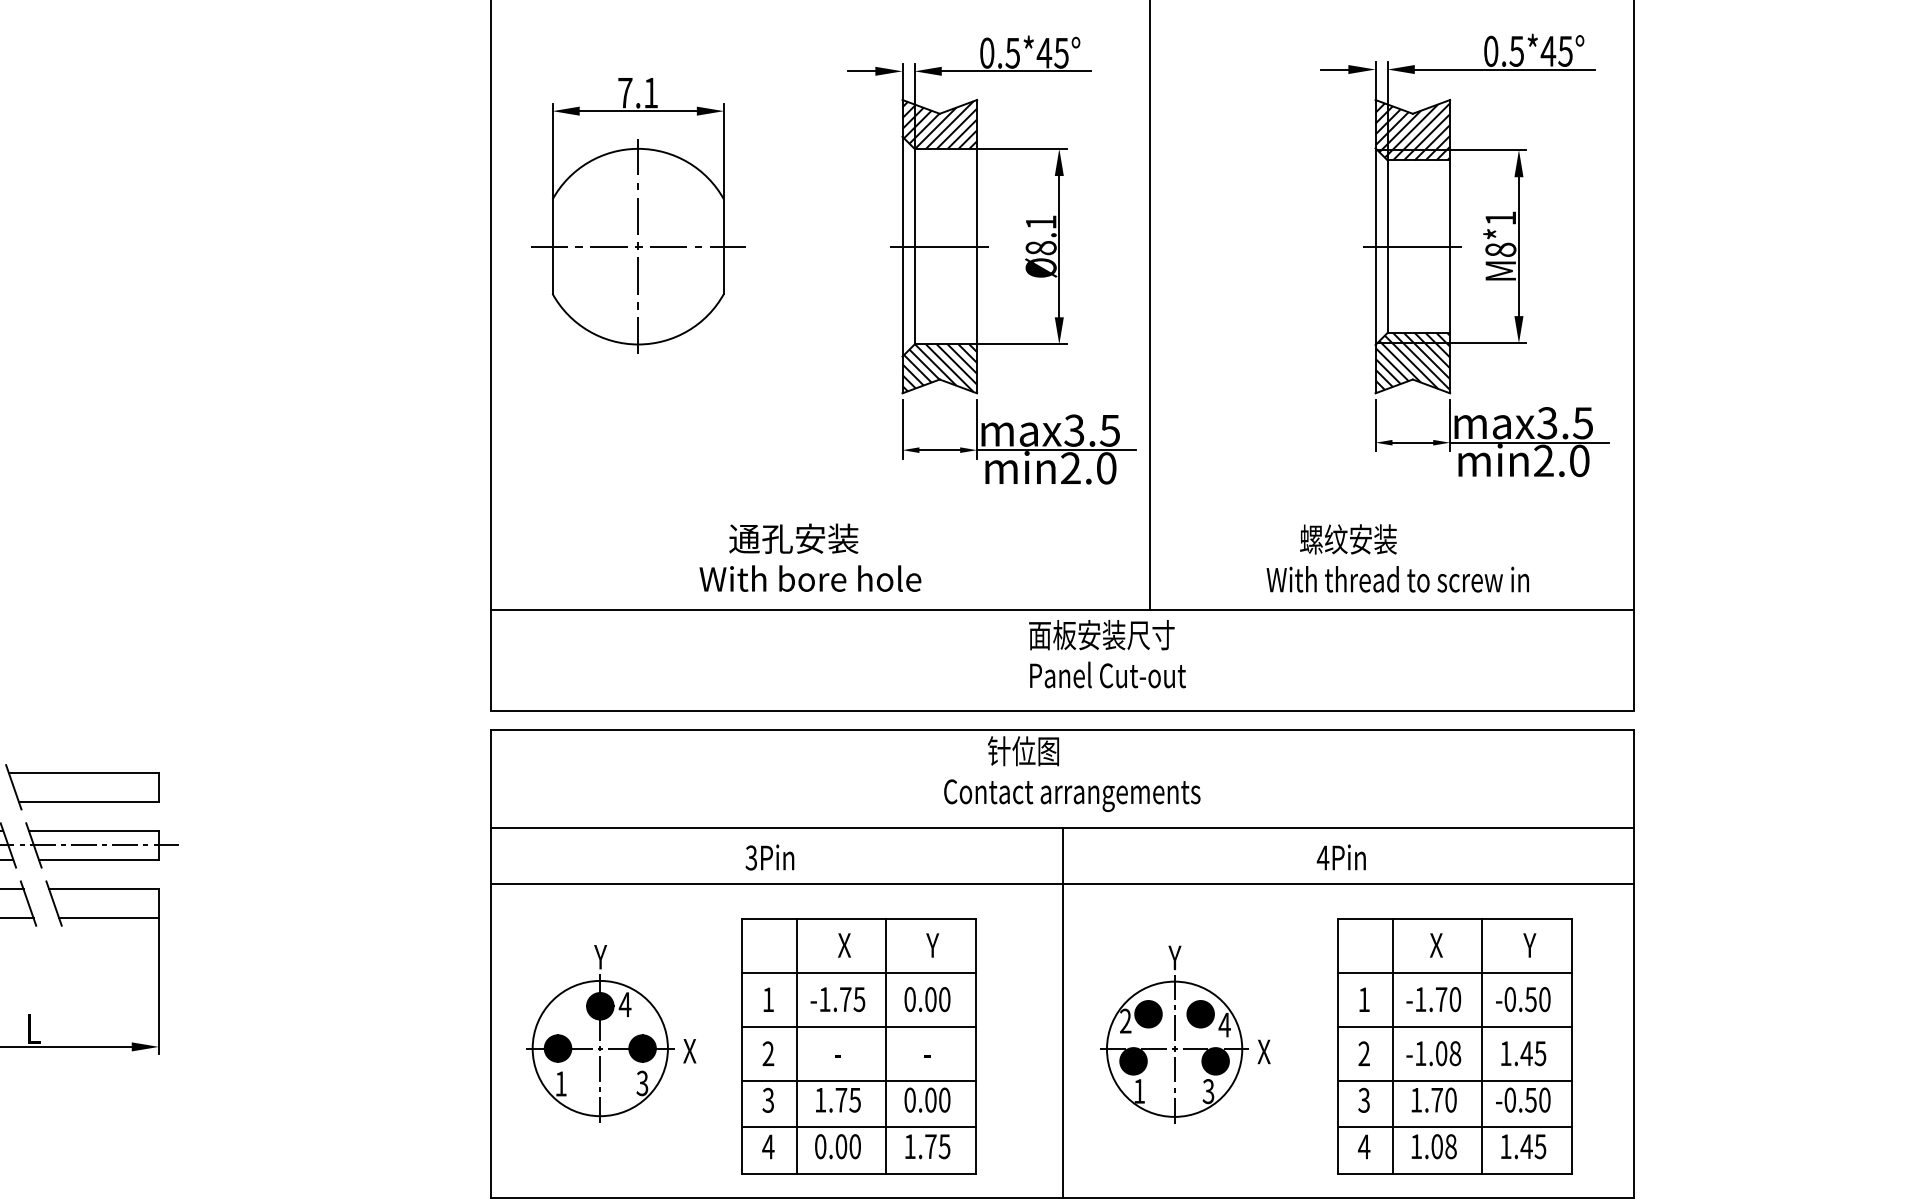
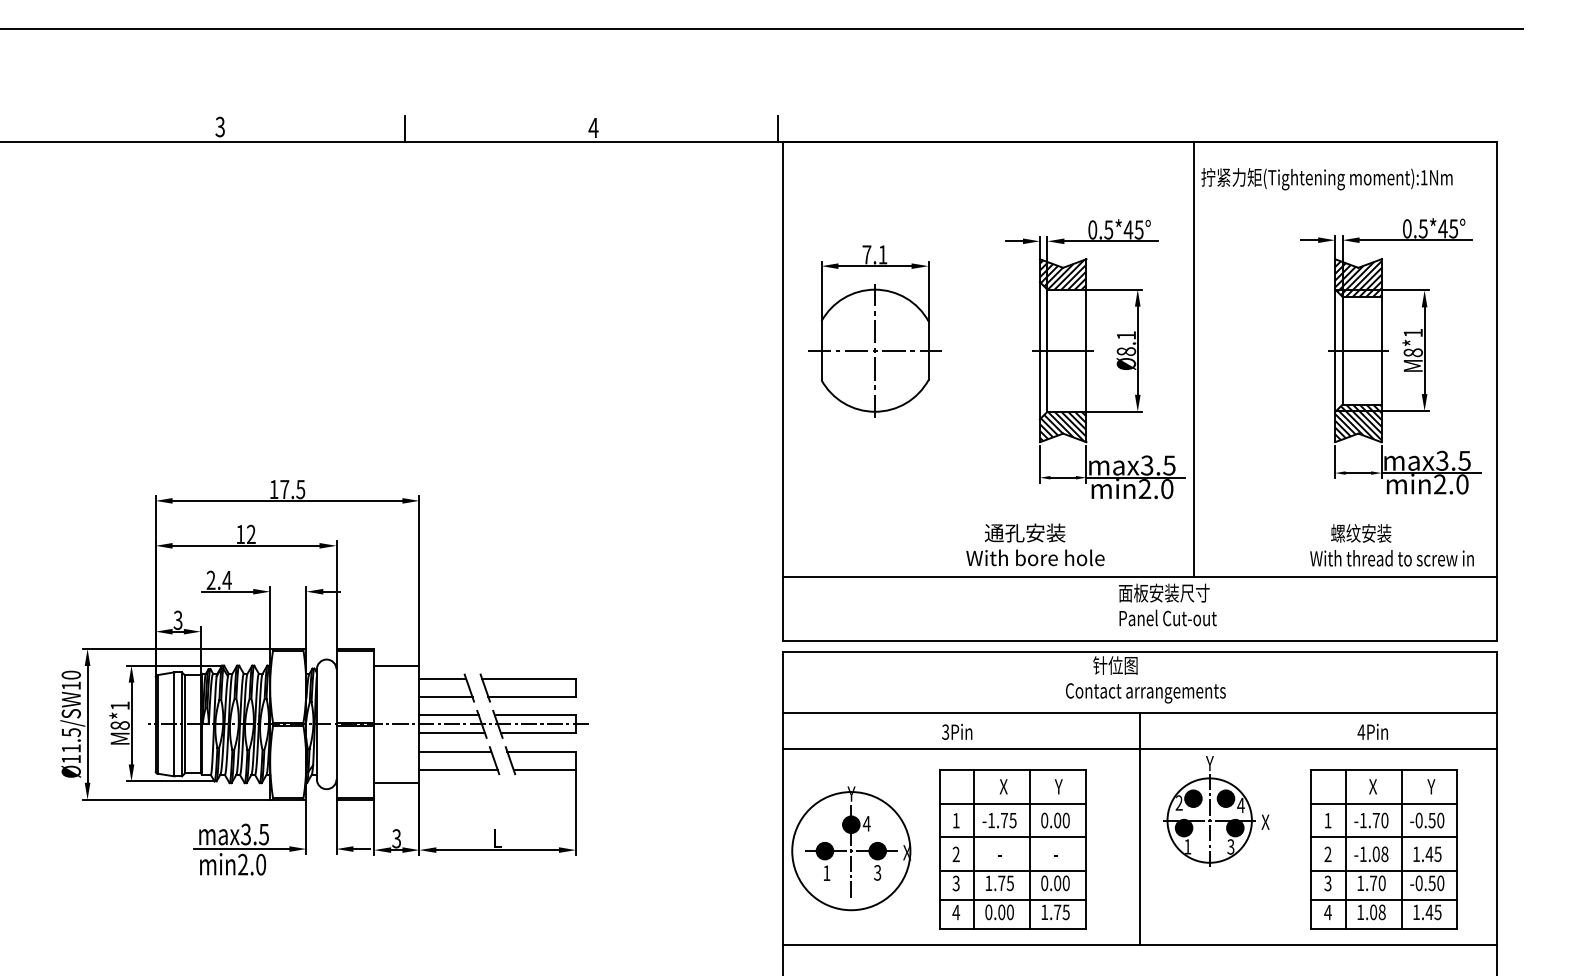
text: (810, 557) -> (1035, 544), moved
text: (1397, 558) -> (1391, 545), moved
text: (1340, 856) -> (1372, 731), moved
part: (1185, 1034) -> (1216, 811), moved
circle: (600, 1047) -> (851, 850), size x1.4

